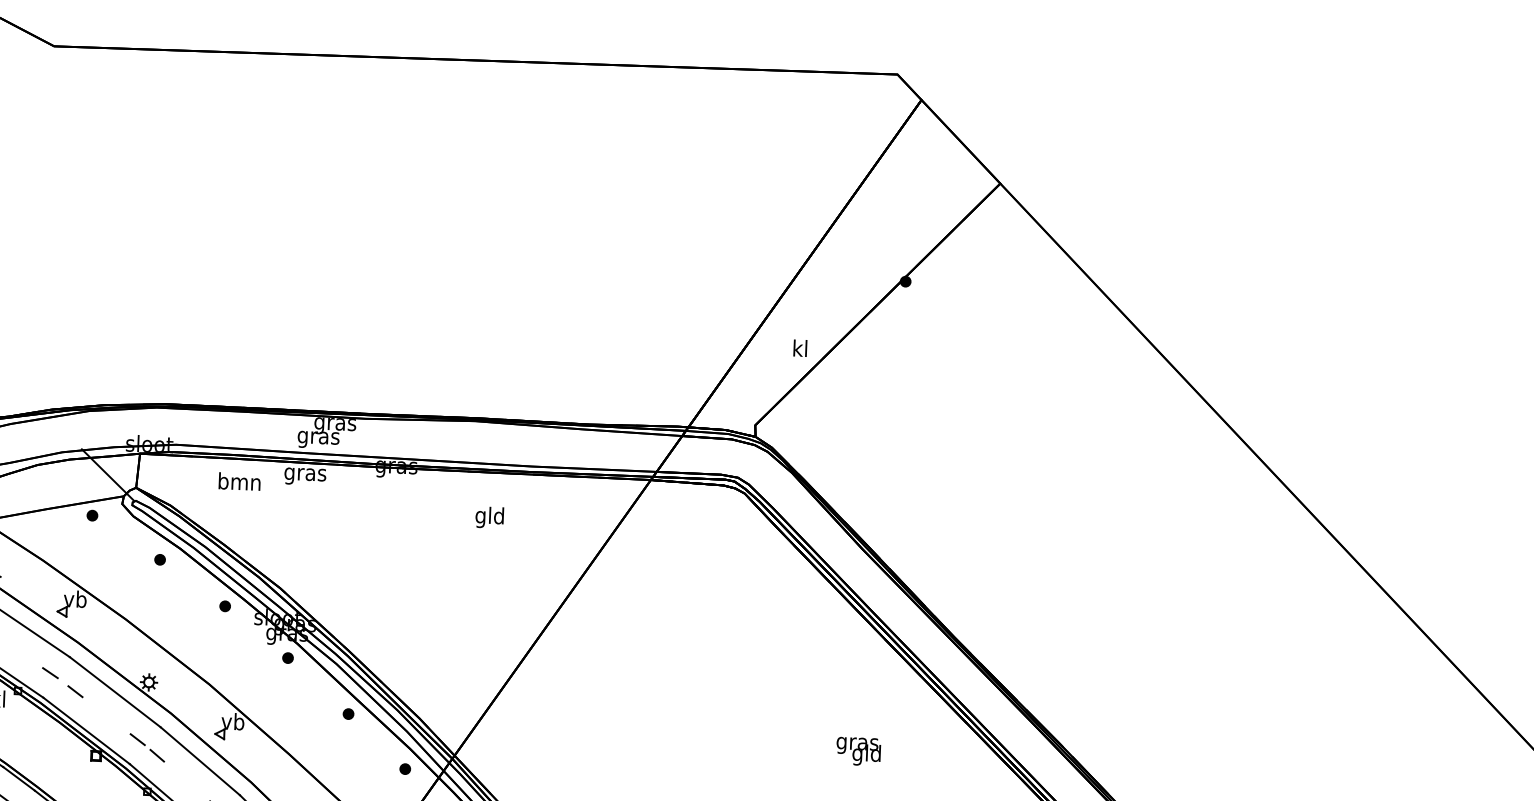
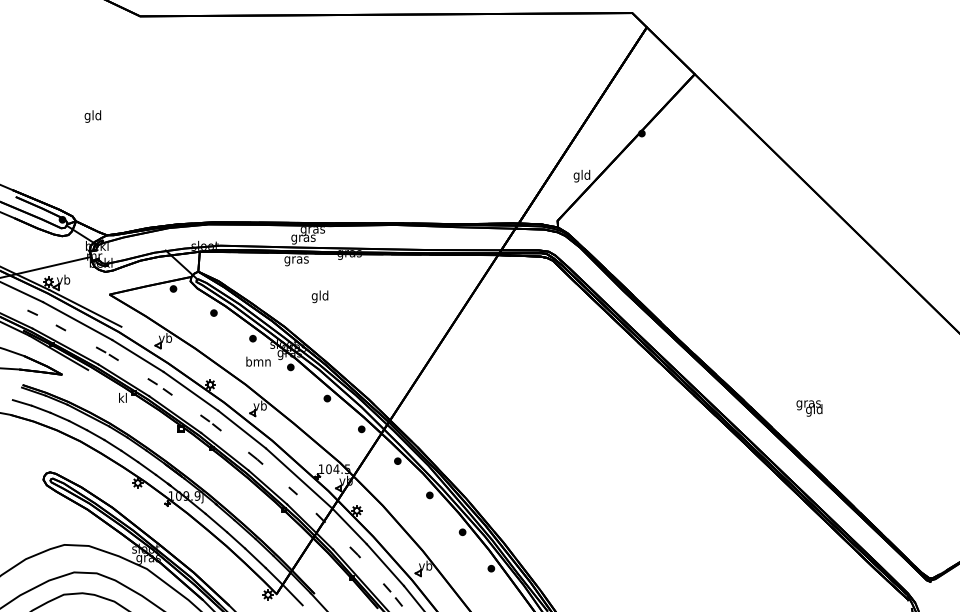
text: (799, 349) -> (581, 175), kl -> gld
text: (239, 481) -> (258, 361), moved
text: (488, 517) -> (319, 296), moved
text: (858, 751) -> (809, 408), moved

